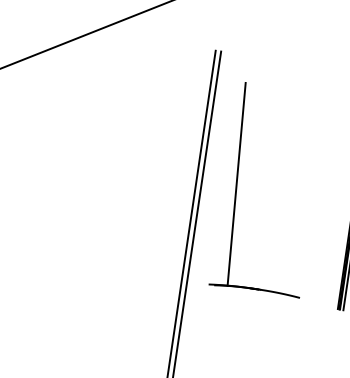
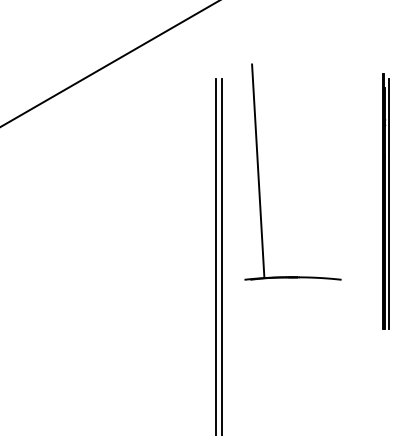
part: (237, 184) -> (259, 171), moved

